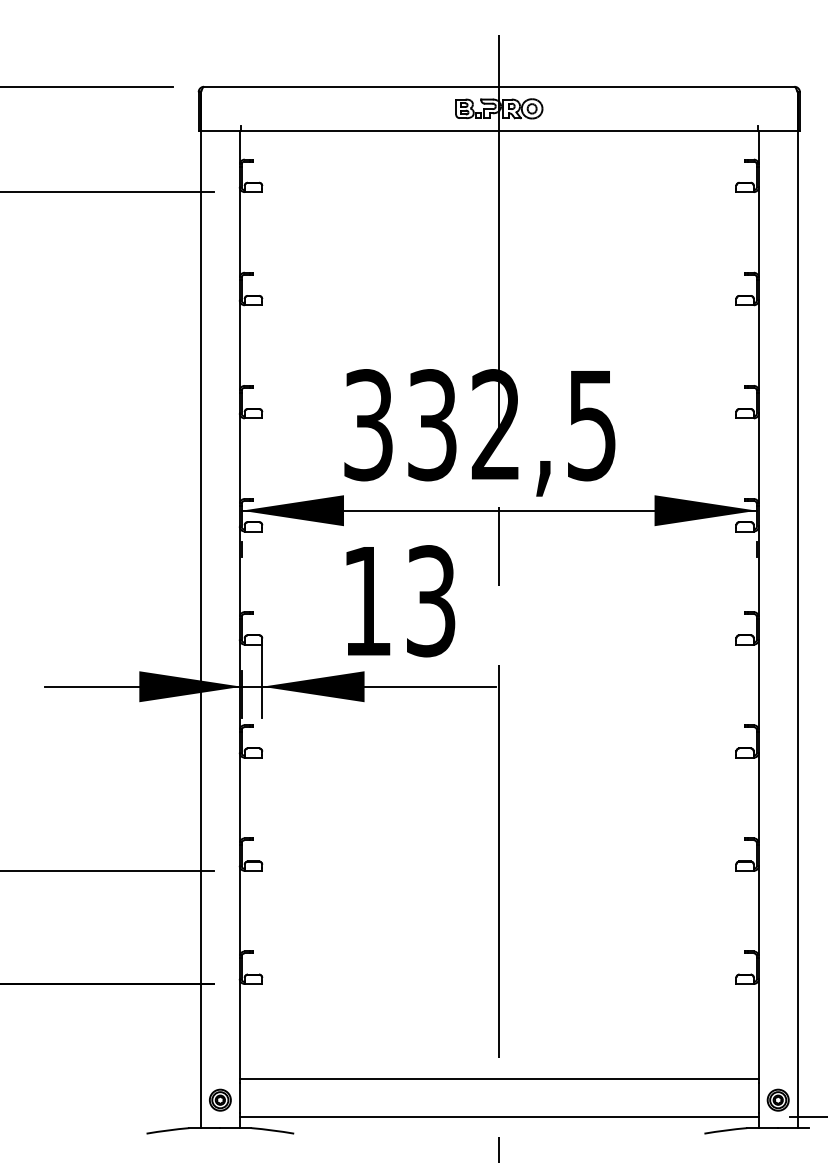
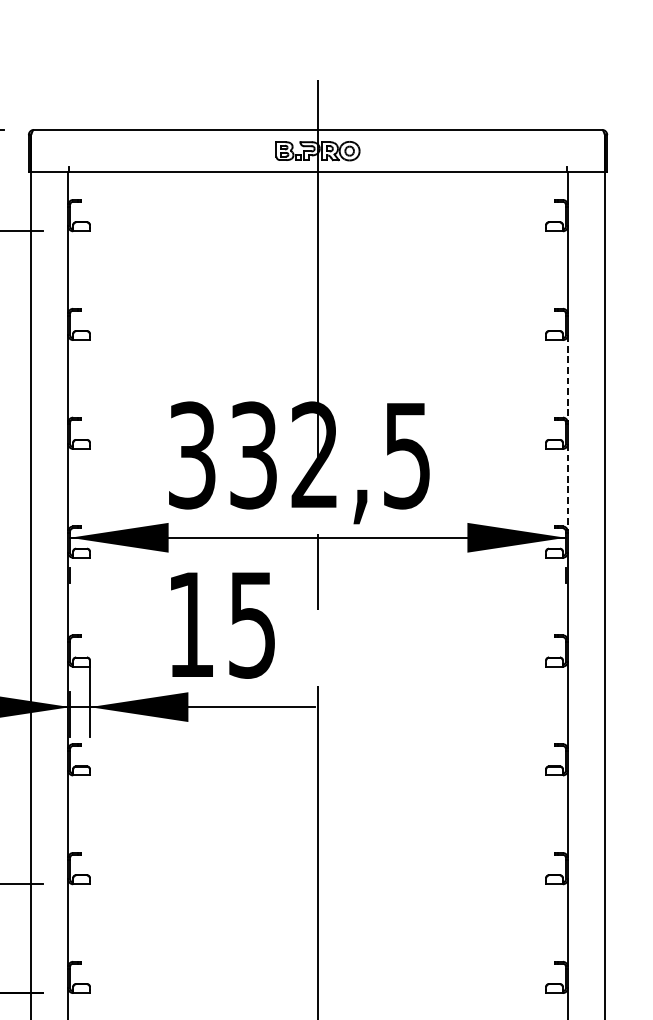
line: (758, 345) -> (567, 378), solid -> dashed
line: (758, 458) -> (567, 487), solid -> dashed
text: (431, 600) -> (252, 624), 13 -> 15

